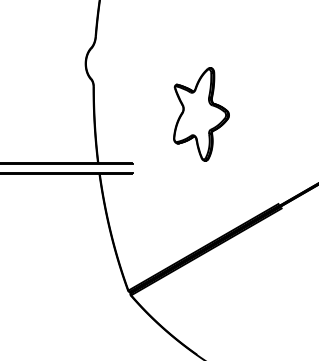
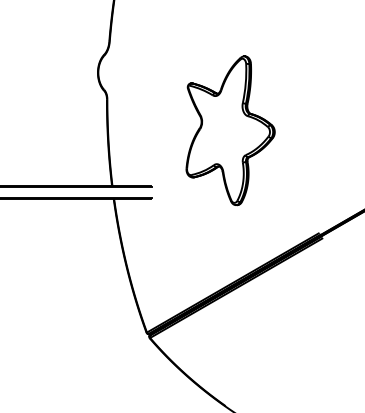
part: (201, 114) -> (230, 130), size x1.4

